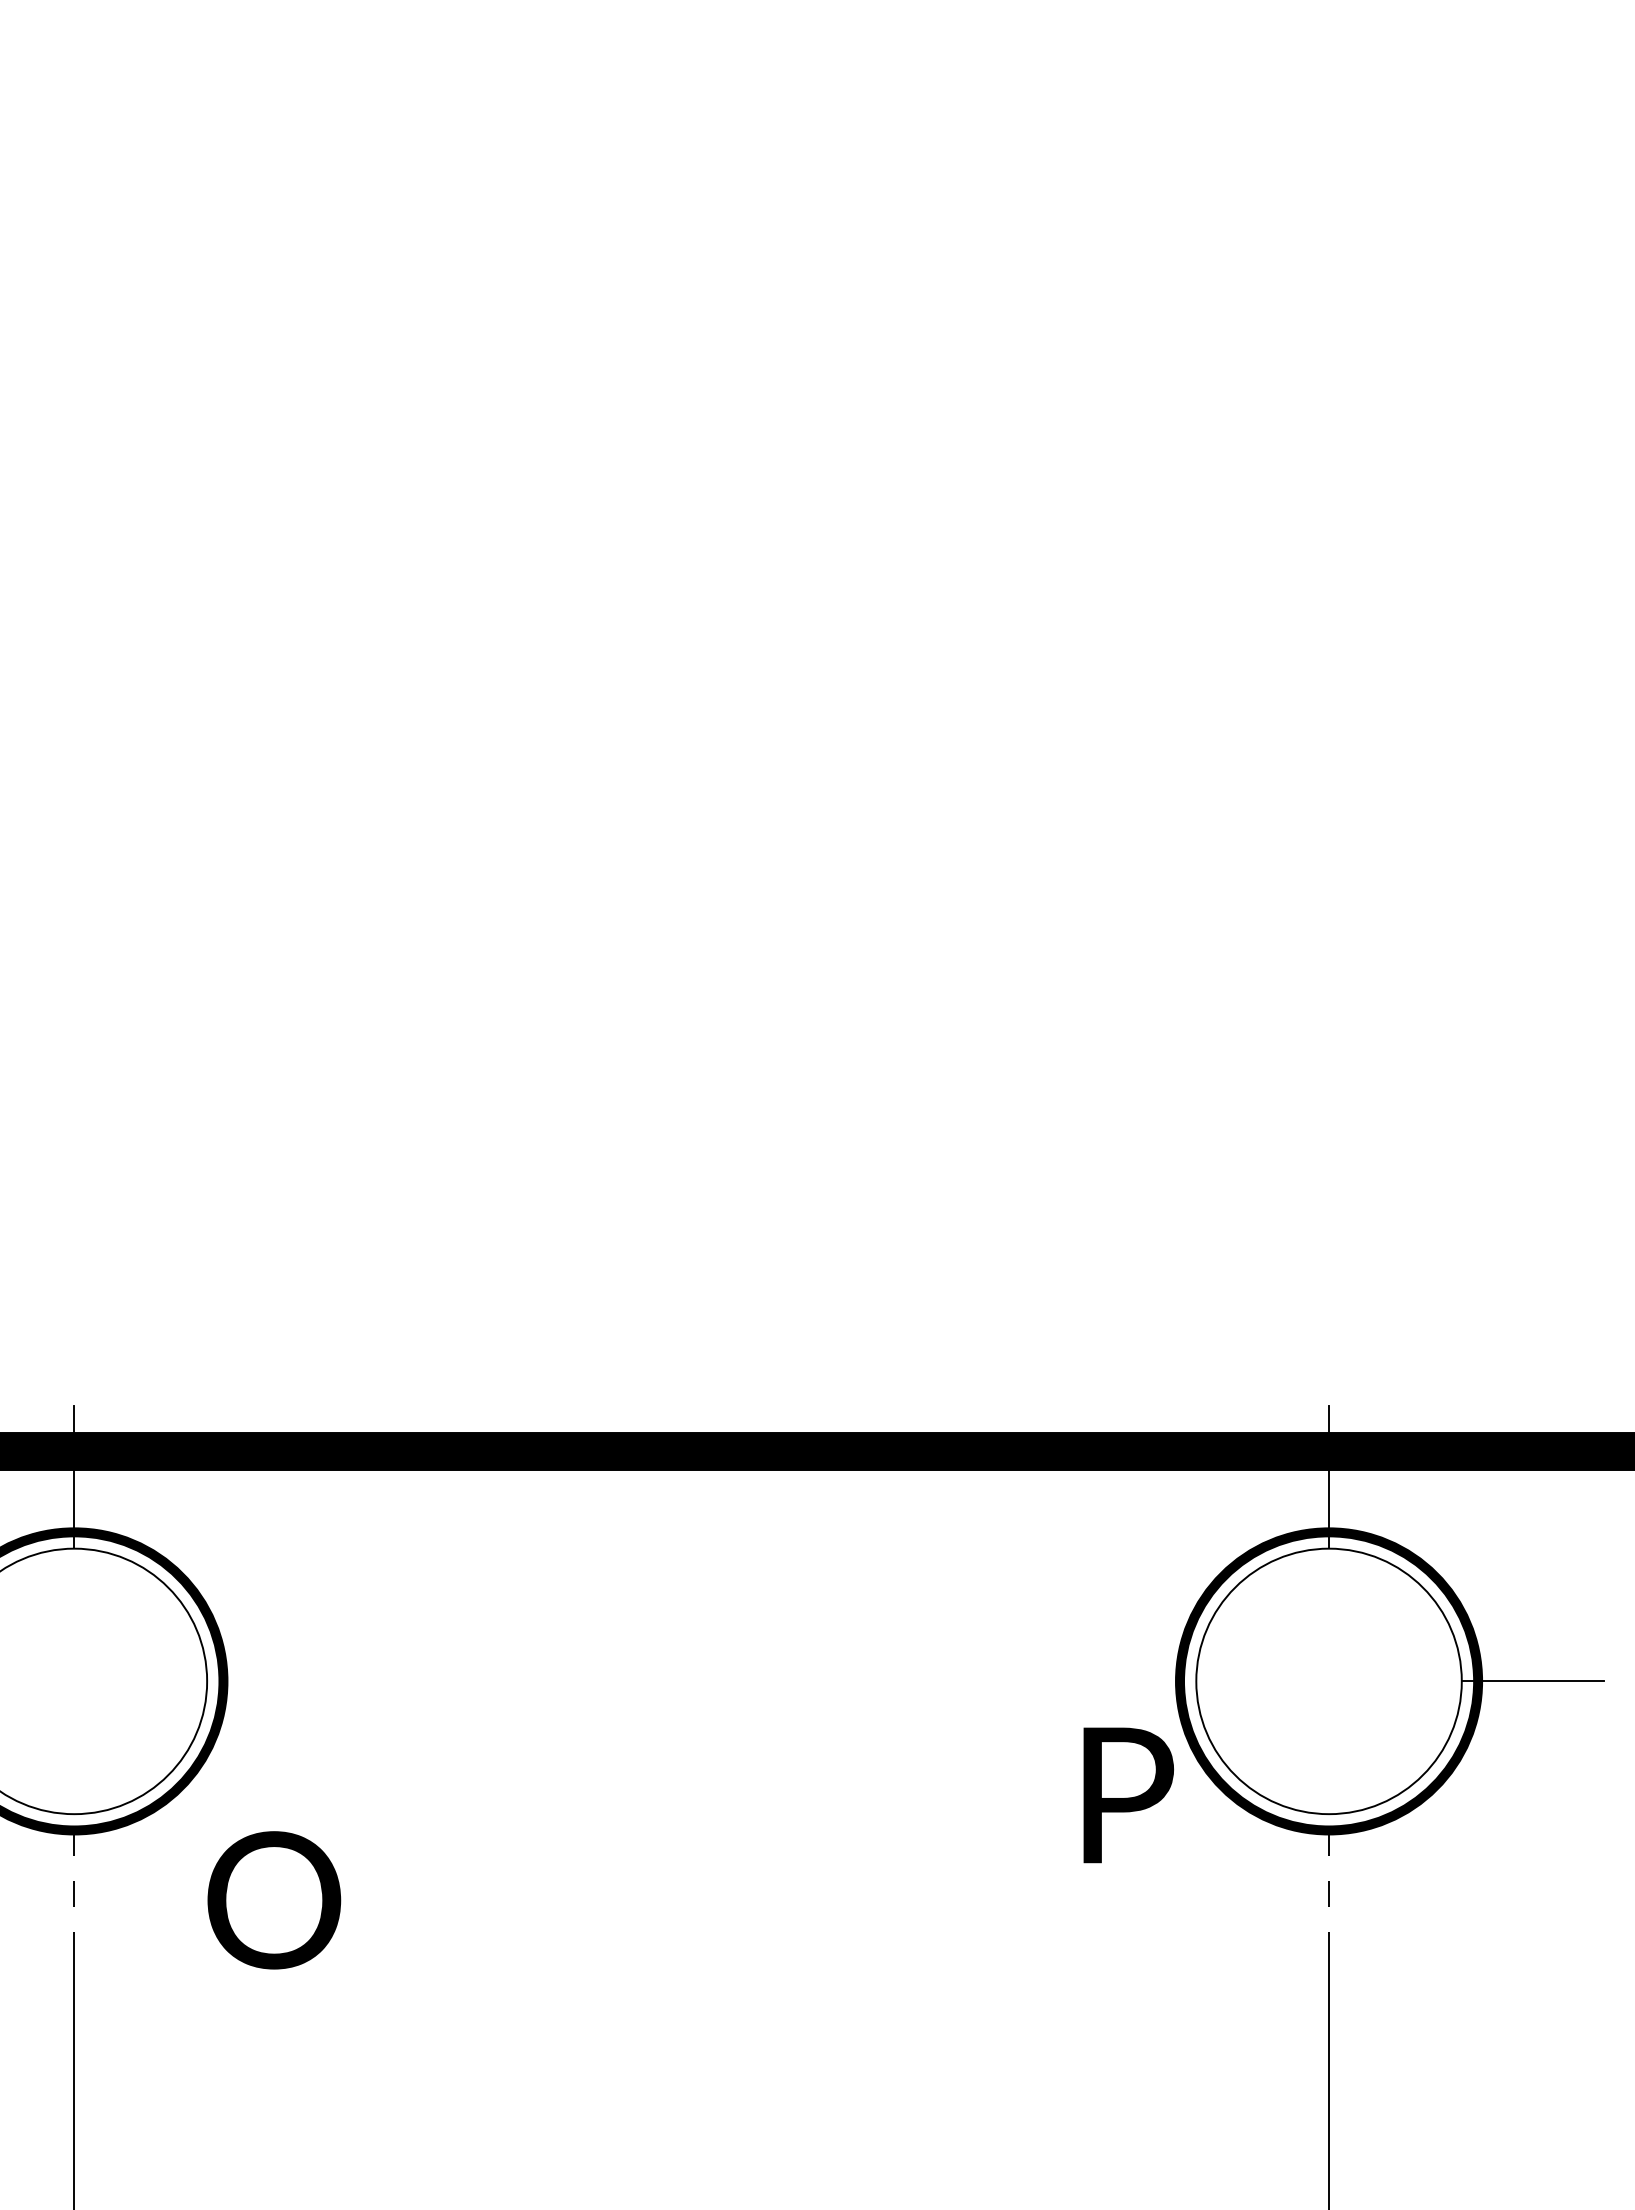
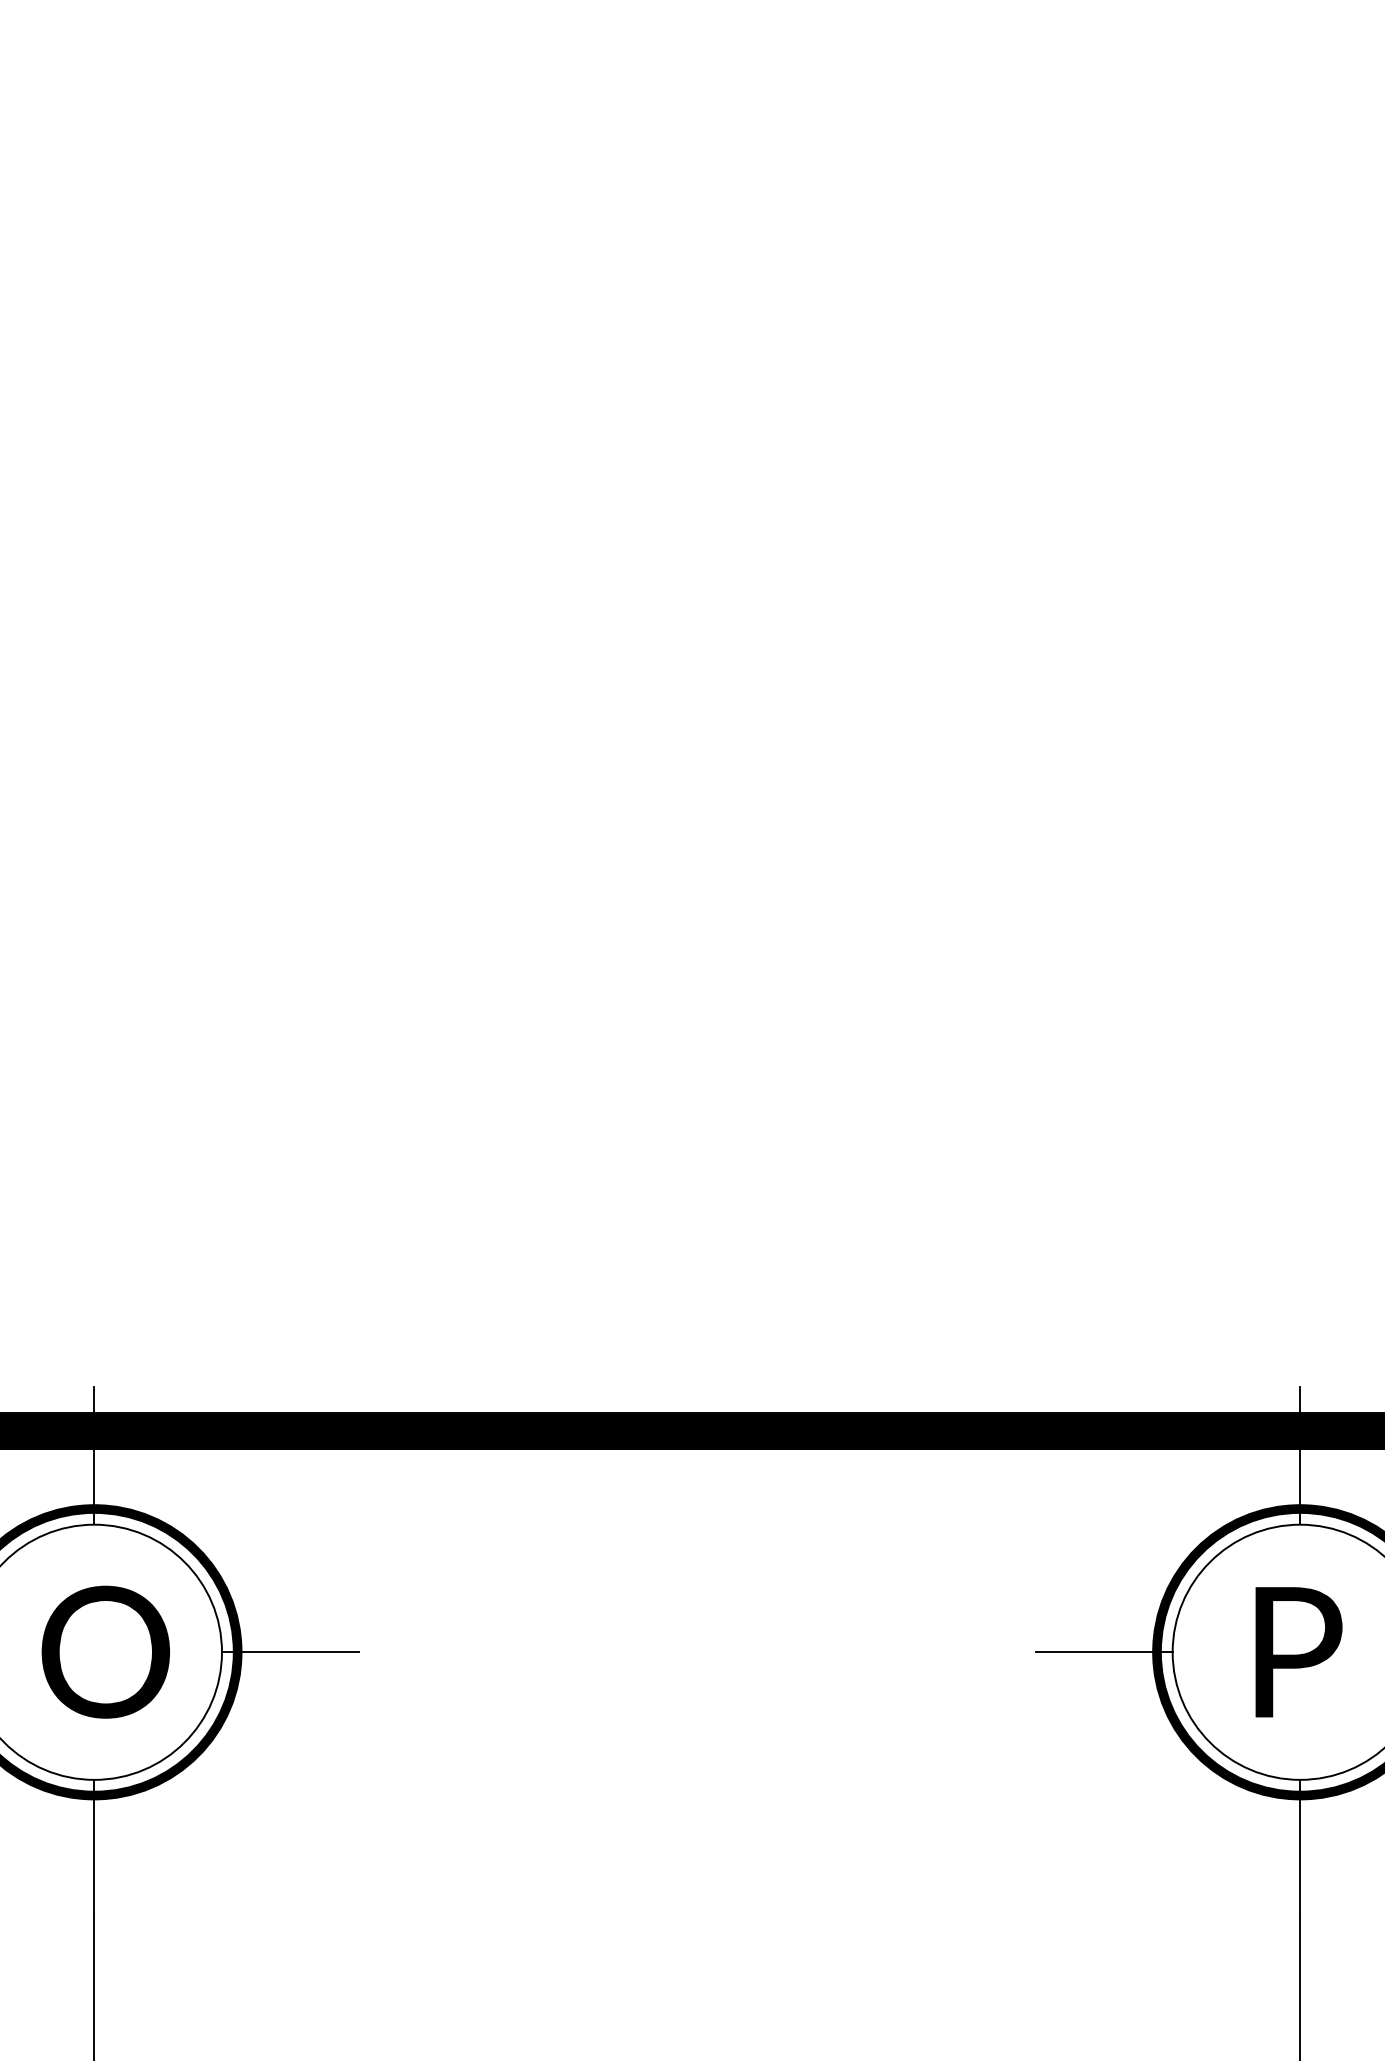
line: (278, 1681) -> (290, 1652), added
line: (1124, 1681) -> (1103, 1652), added
text: (1128, 1795) -> (1298, 1652), moved
line: (74, 1884) -> (94, 1847), dashed -> solid
line: (1329, 1884) -> (1300, 1847), dashed -> solid
text: (274, 1900) -> (106, 1652), moved

